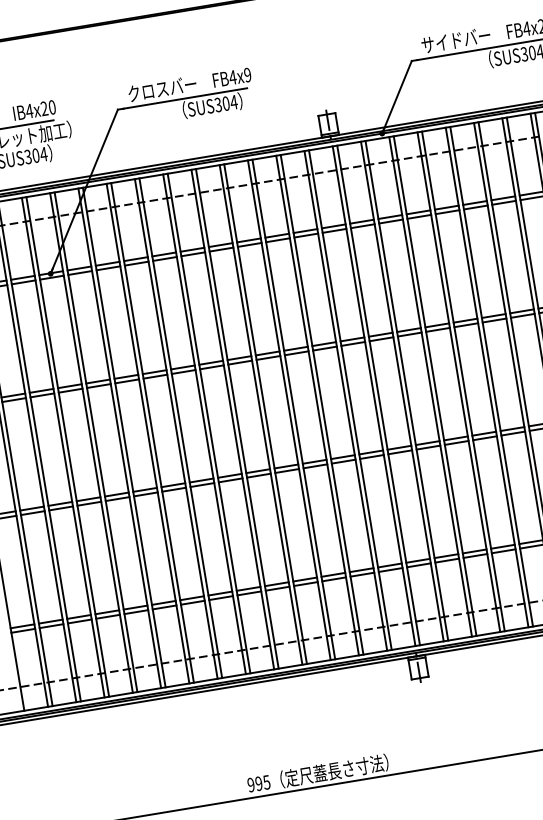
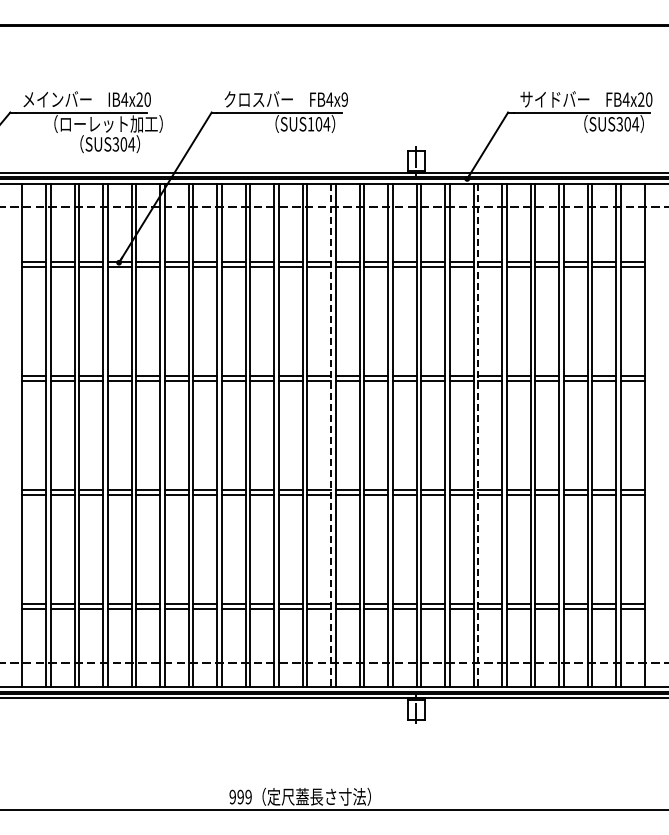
text: (217, 105) -> (310, 124), SUS304 -> SUS104
line: (435, 386) -> (478, 435), solid -> dashed
line: (289, 410) -> (331, 435), solid -> dashed
text: (266, 781) -> (248, 796), 995 -> 999

